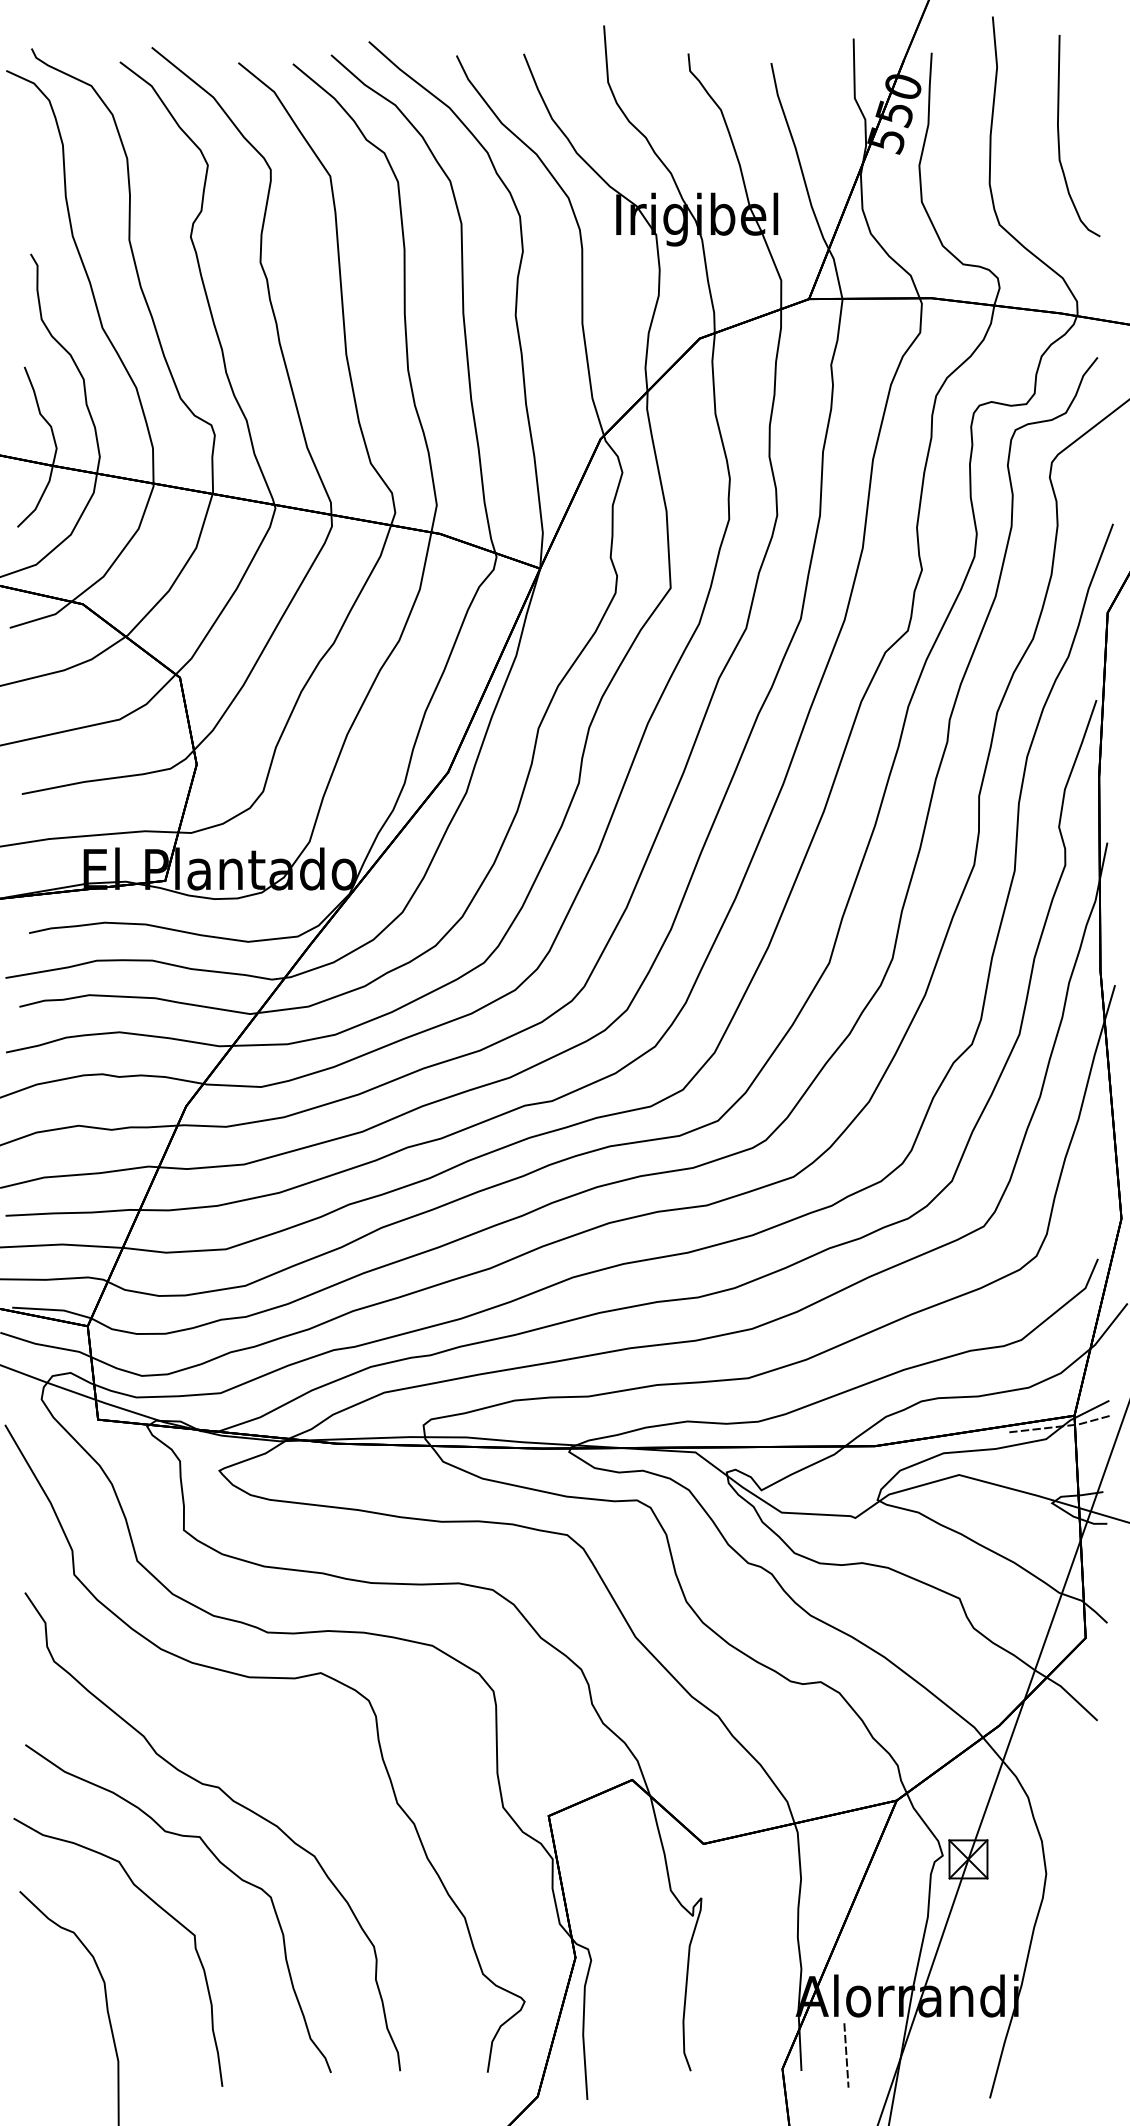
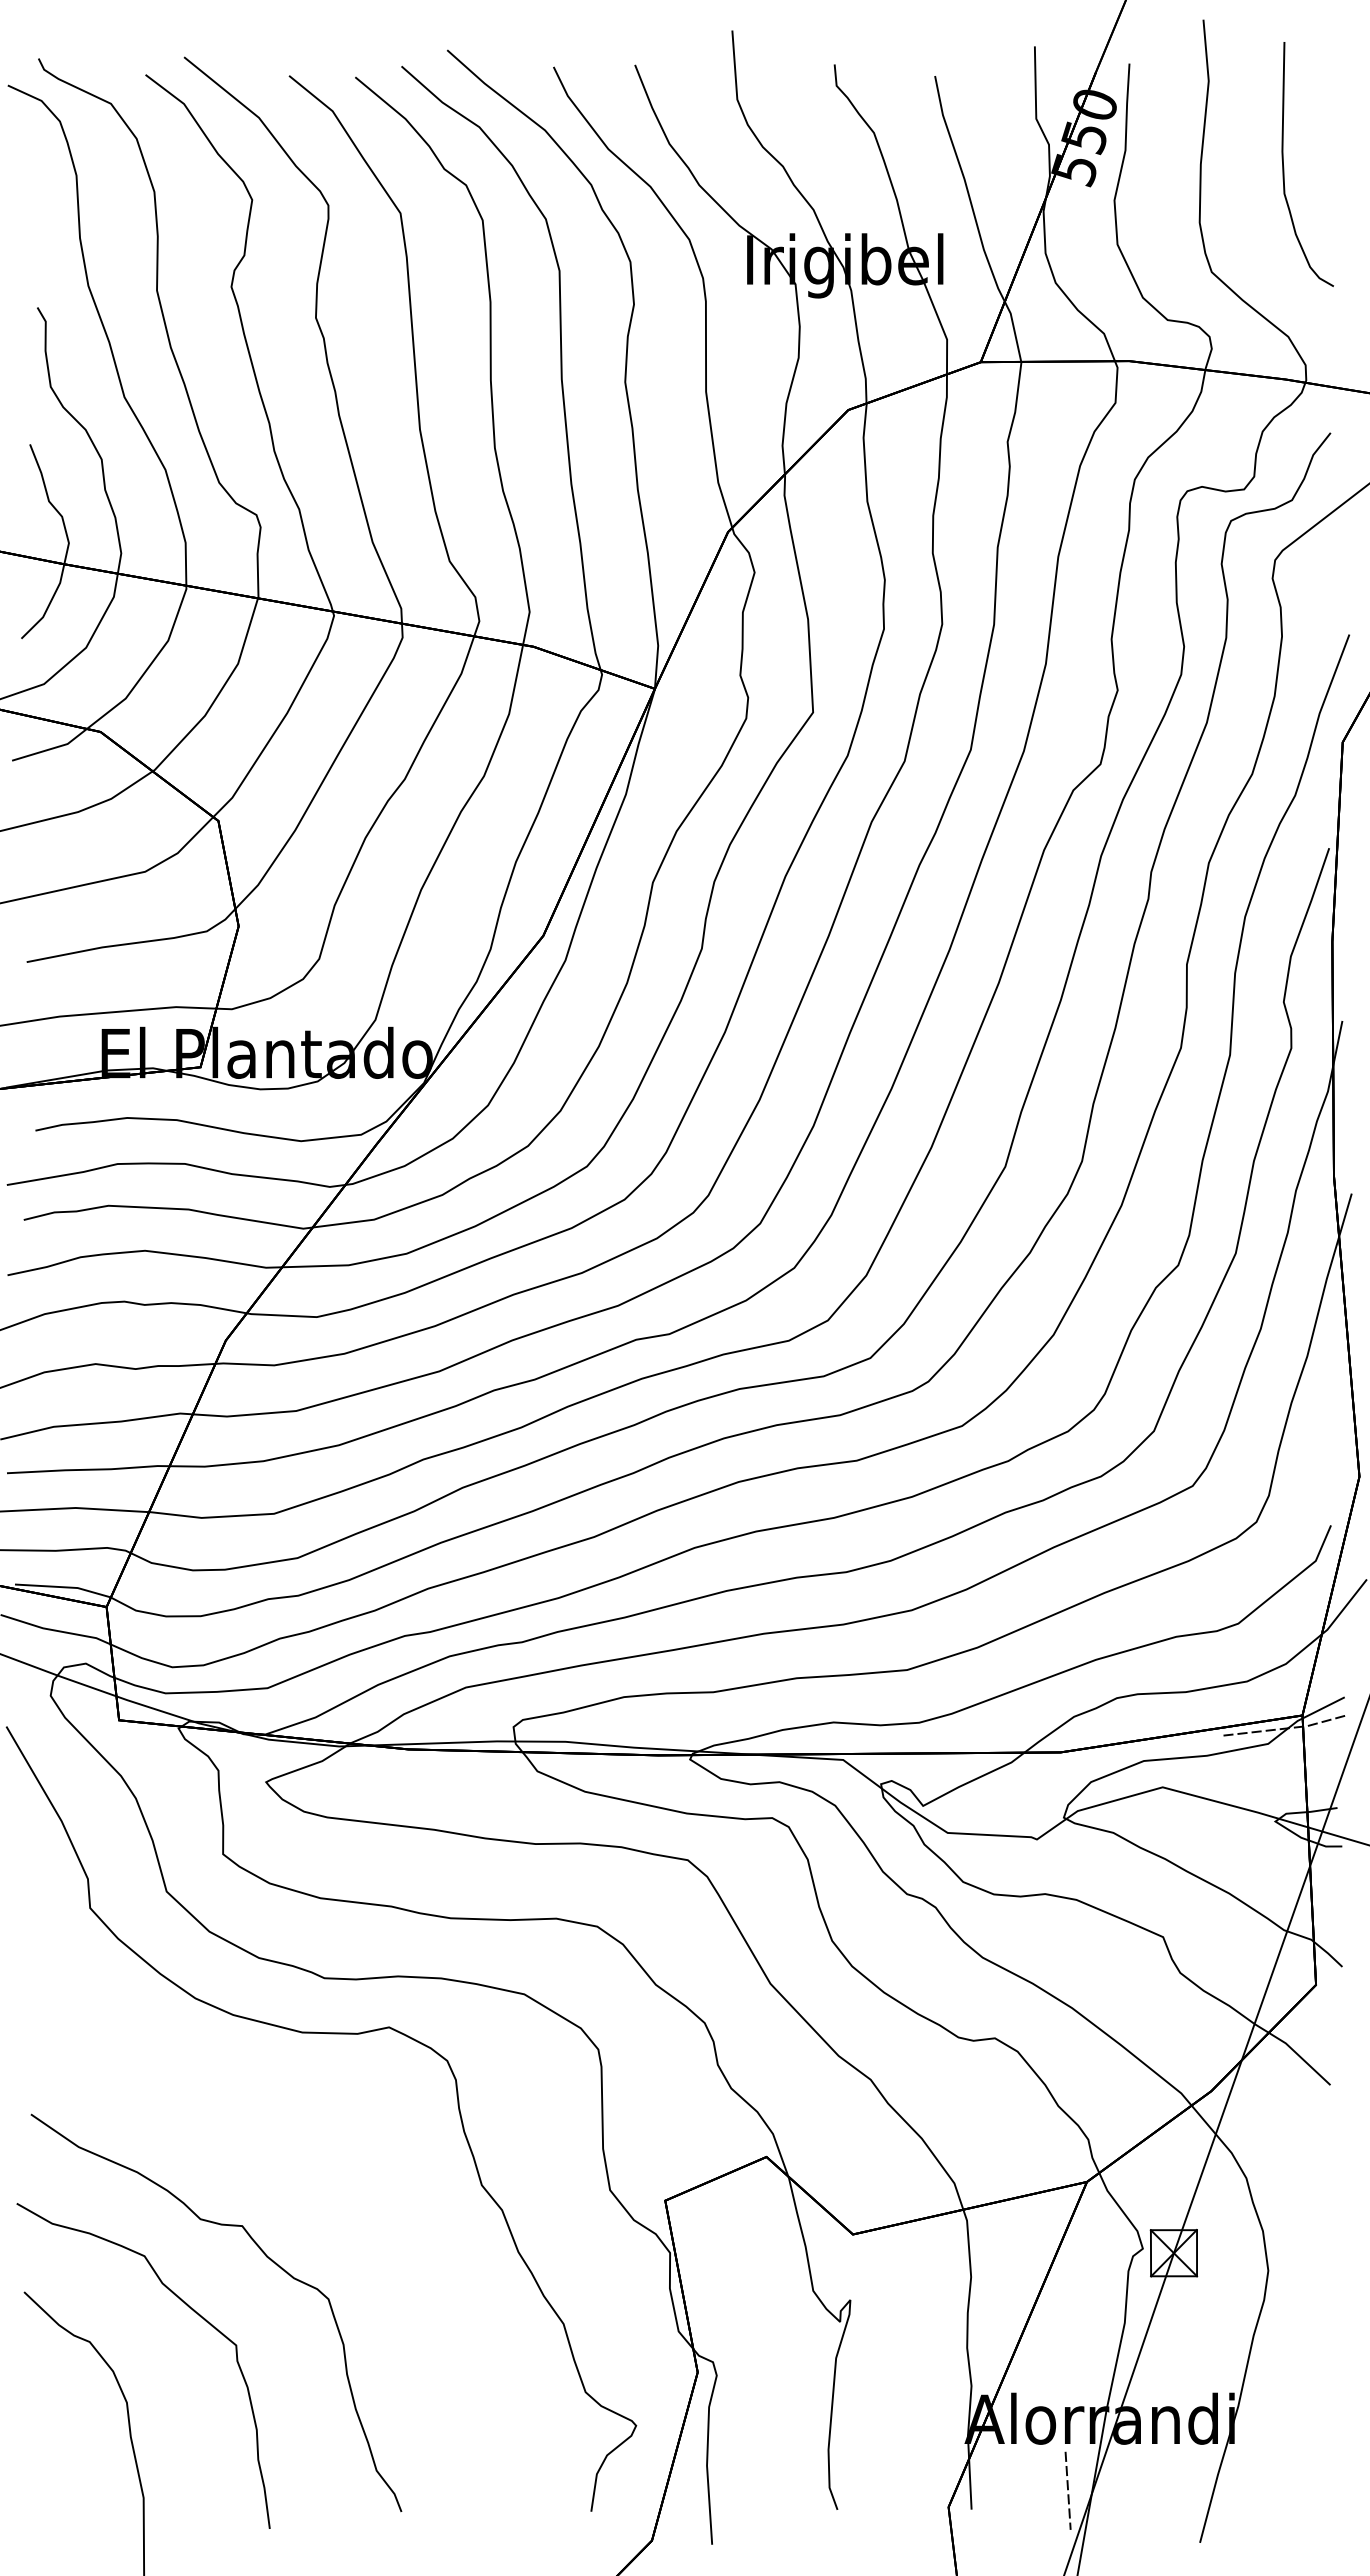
curve: (232, 1801) -> (282, 2183), removed
line: (845, 2055) -> (1067, 2490), moved

